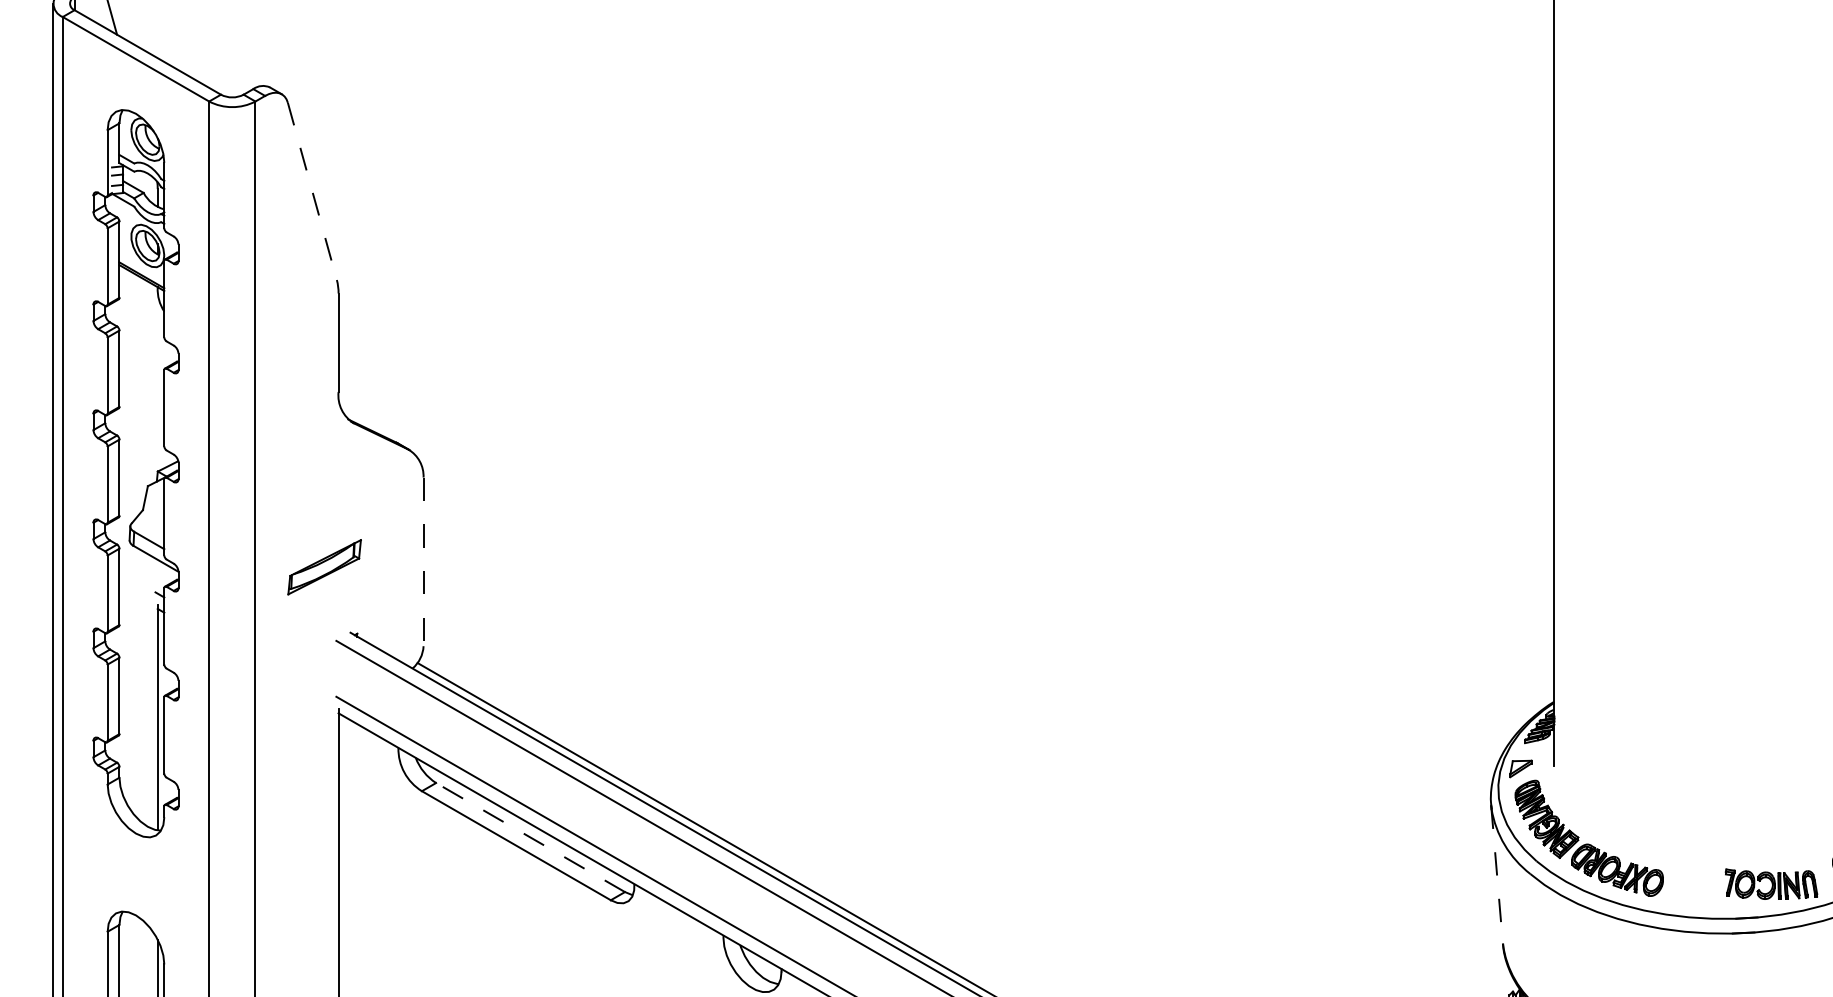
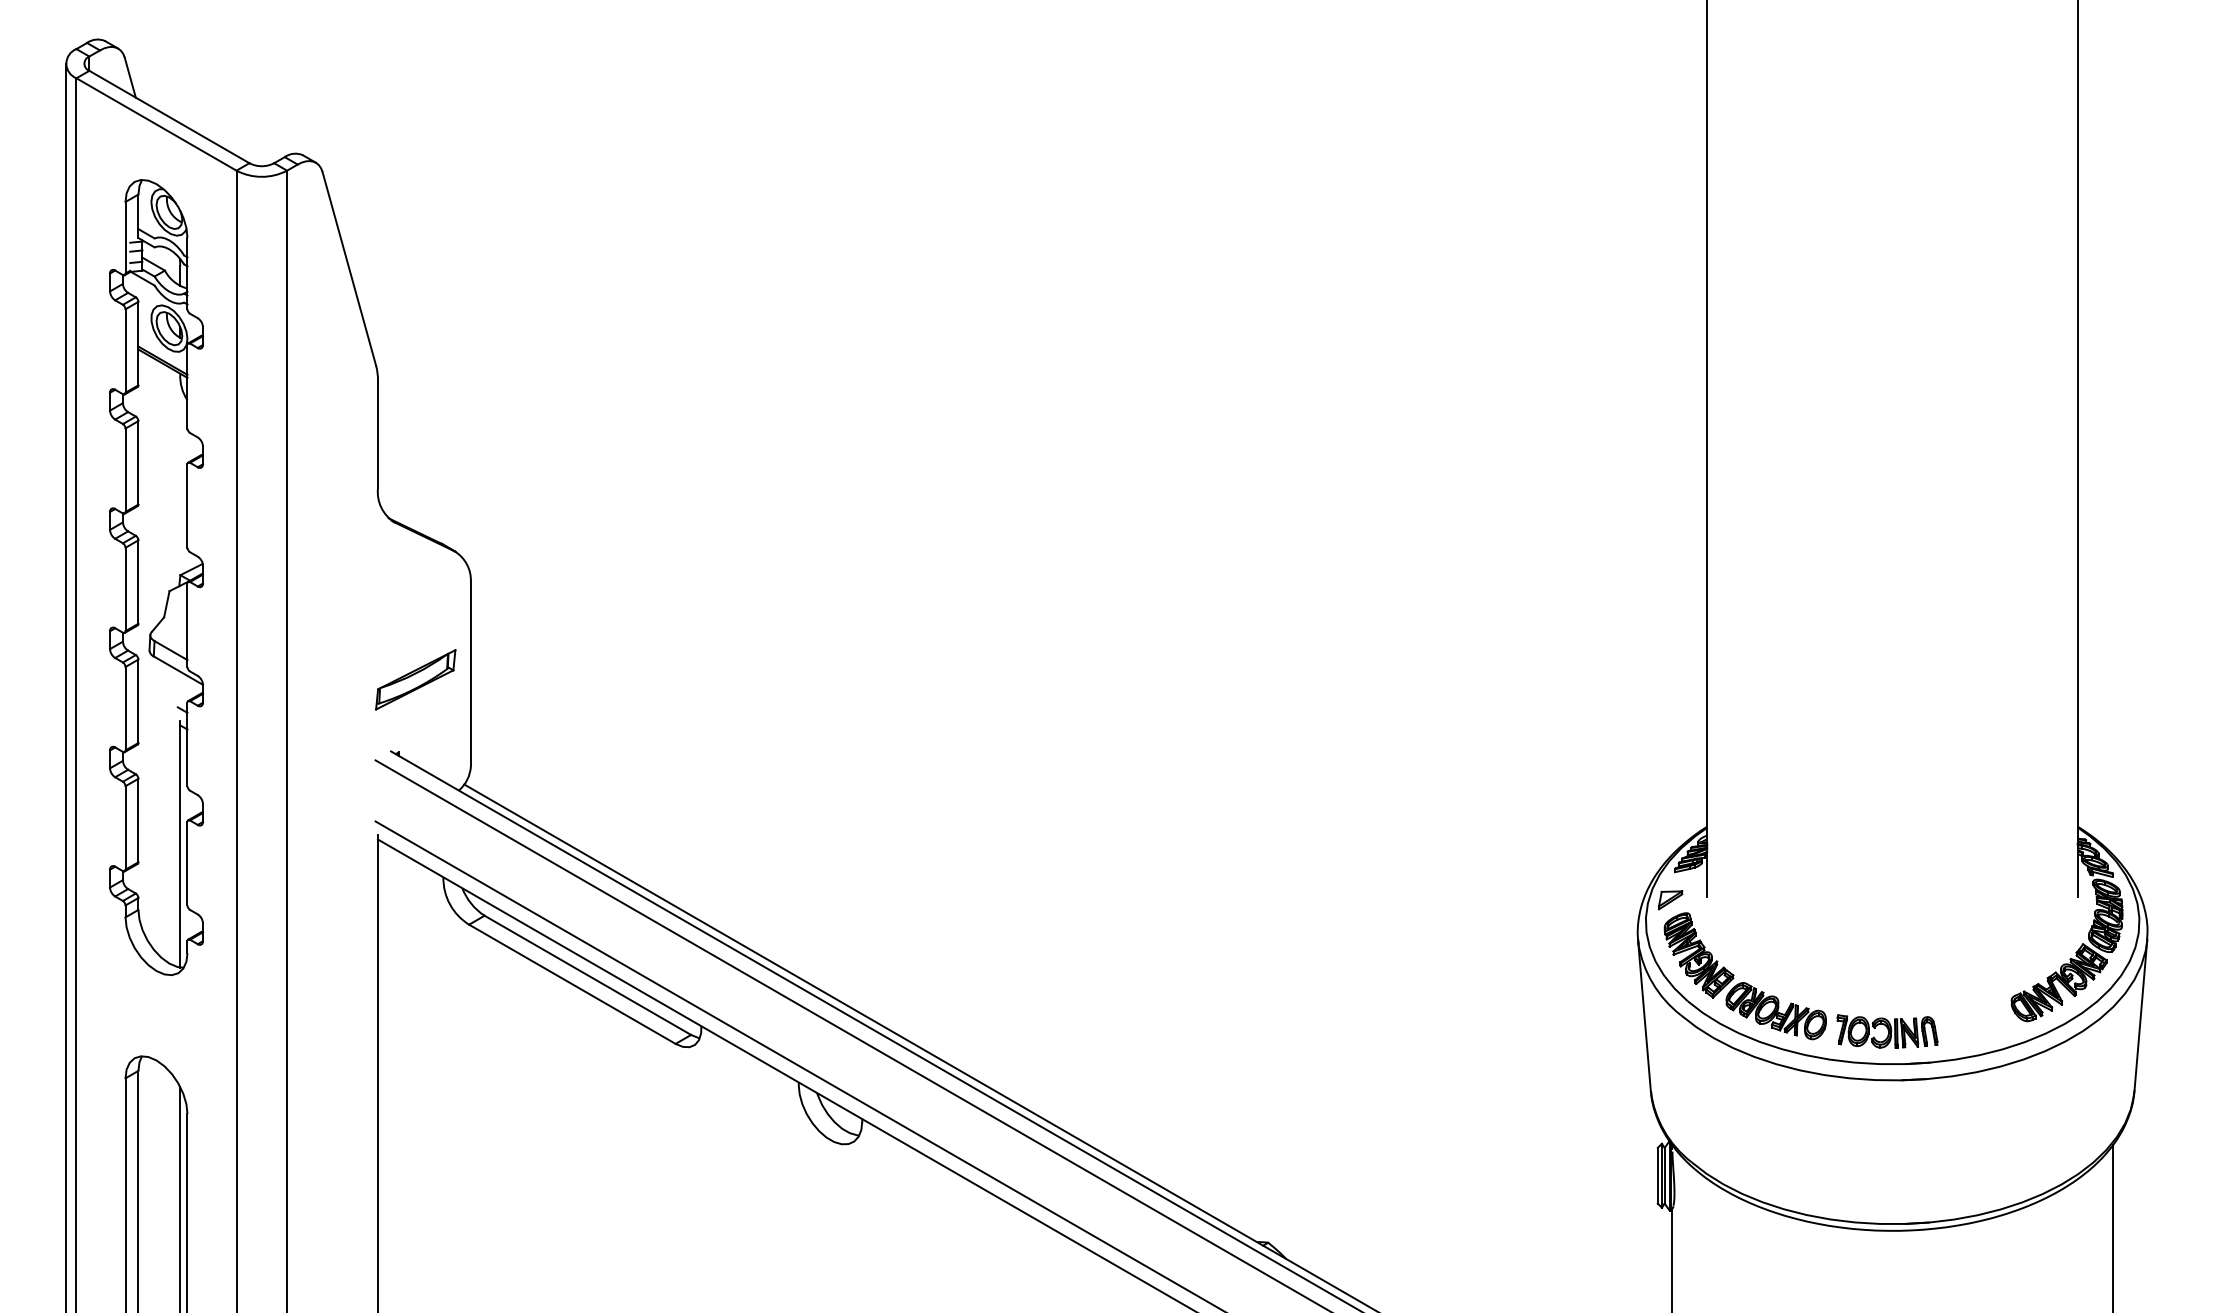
line: (312, 191) -> (349, 269), dashed -> solid
line: (423, 562) -> (470, 674), dashed -> solid
part: (324, 566) -> (415, 679), moved
line: (530, 837) -> (587, 975), dashed -> solid
line: (1497, 874) -> (1644, 1015), dashed -> solid
part: (1771, 884) -> (1887, 1031), moved

